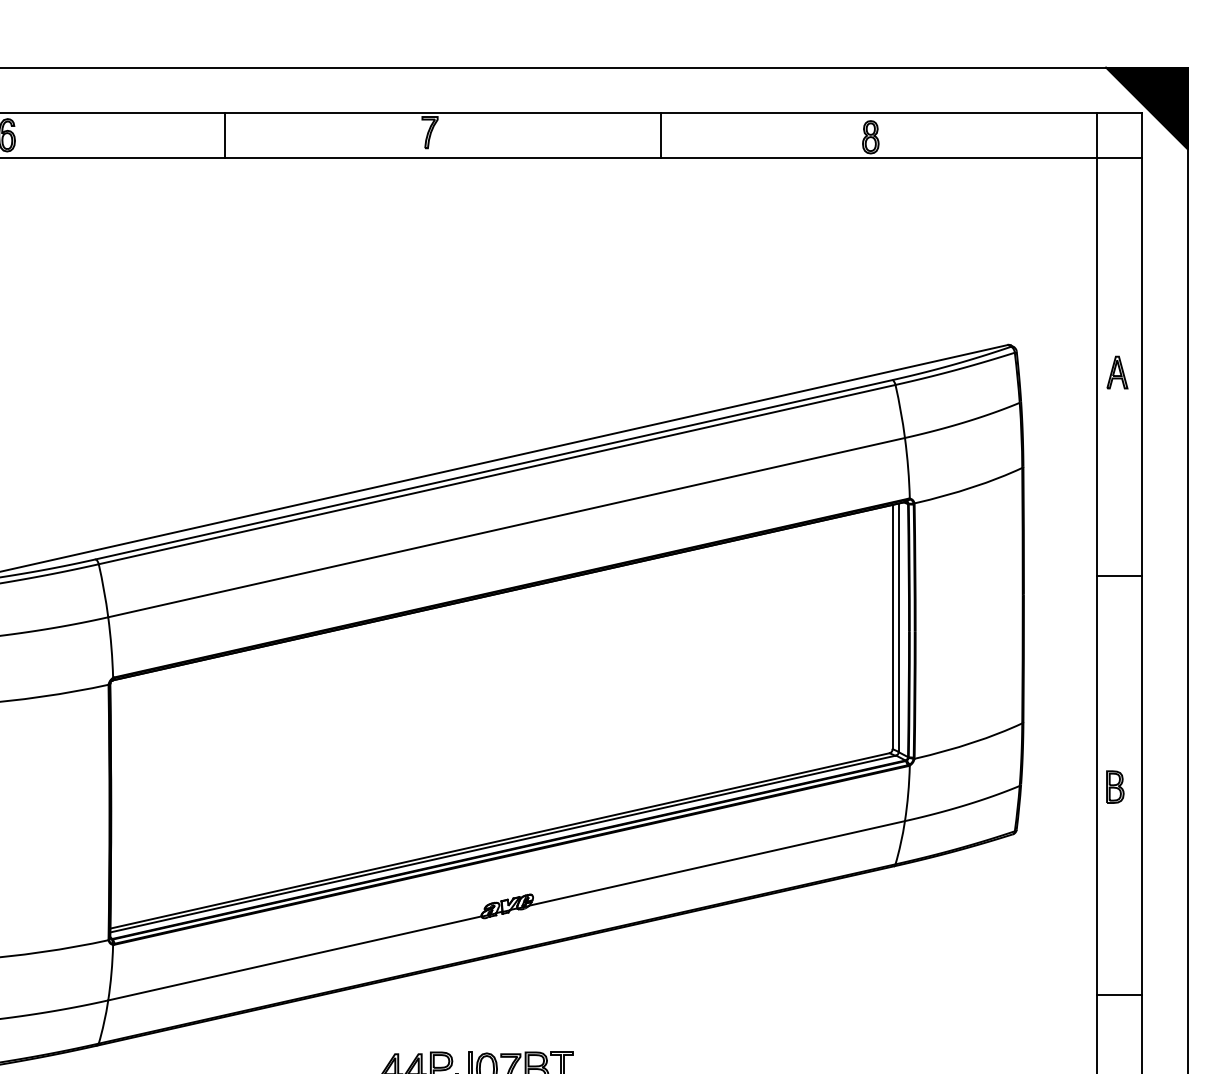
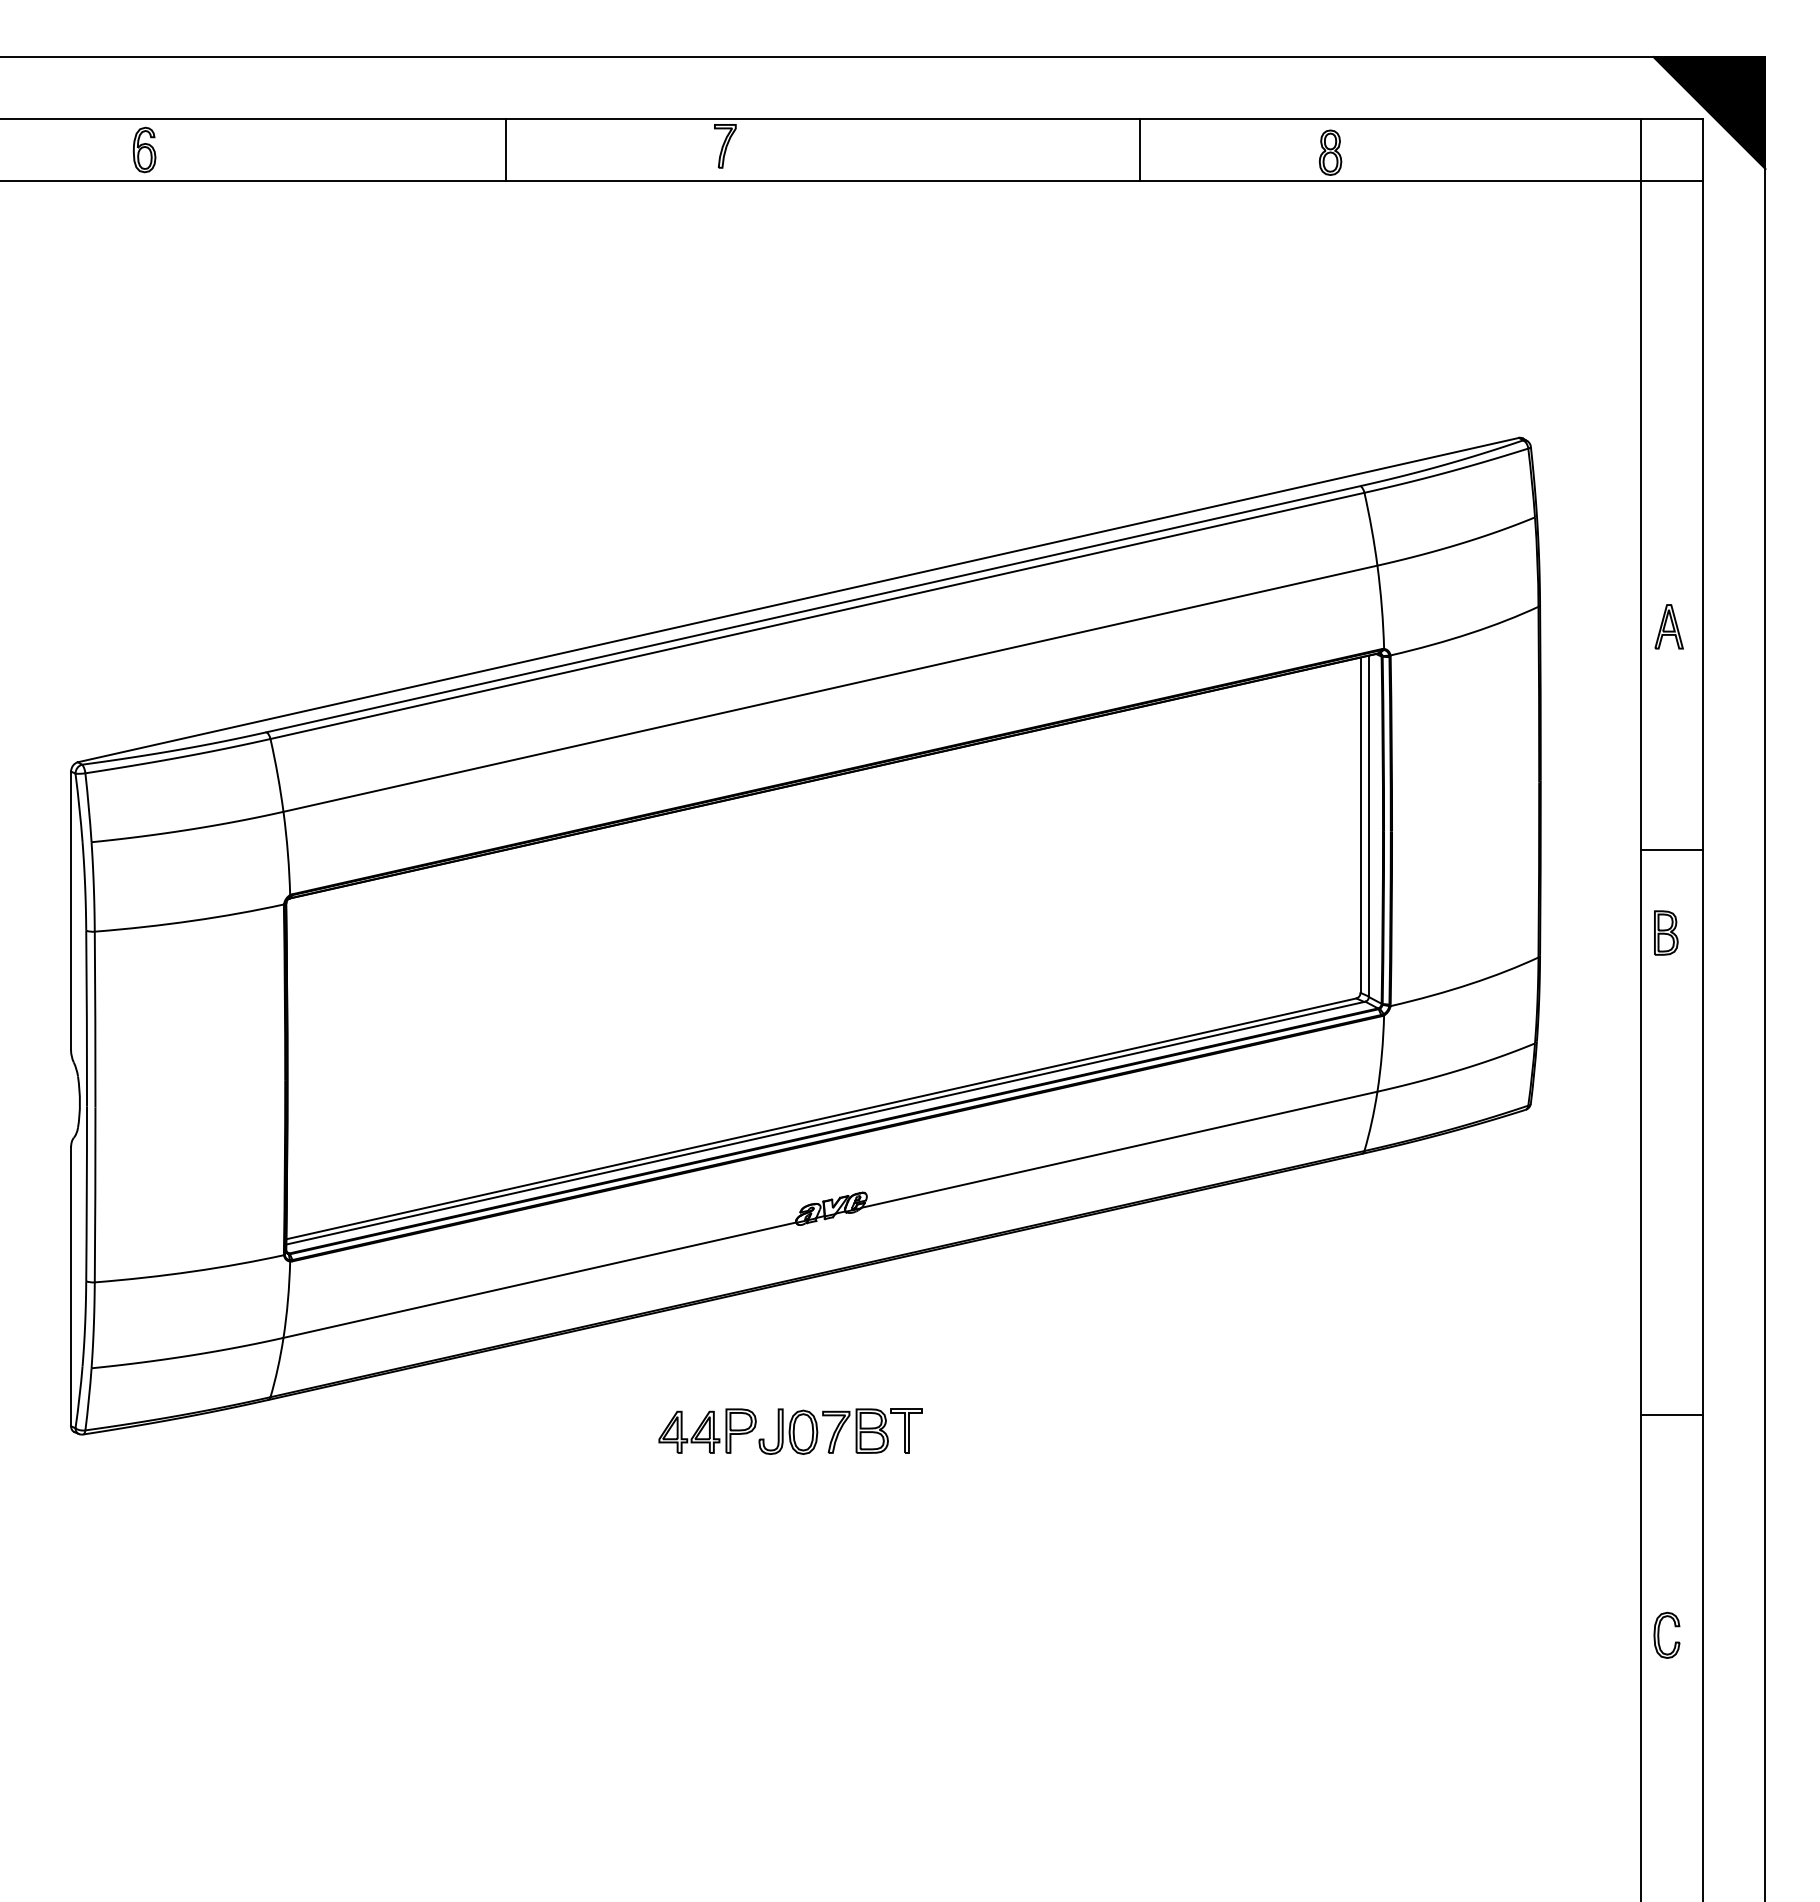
line: (224, 135) -> (505, 150), moved
line: (661, 135) -> (1140, 150), moved
part: (1116, 372) -> (1668, 626), moved
line: (1119, 576) -> (1672, 849), moved
part: (1115, 786) -> (1666, 932), moved
line: (1119, 995) -> (1672, 1415), moved

